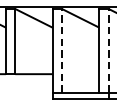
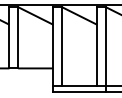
line: (62, 50) -> (62, 46), dashed -> solid
line: (108, 50) -> (105, 46), dashed -> solid

